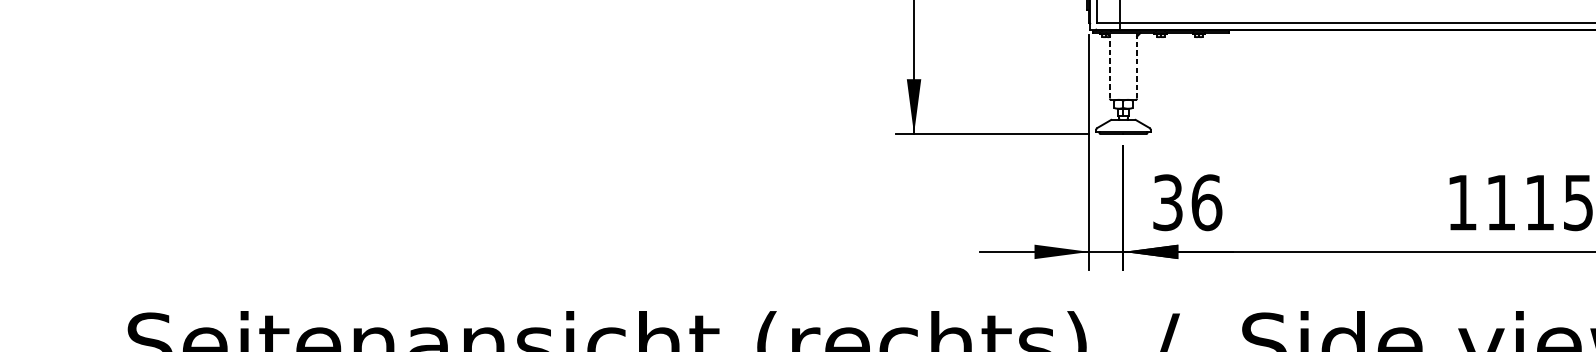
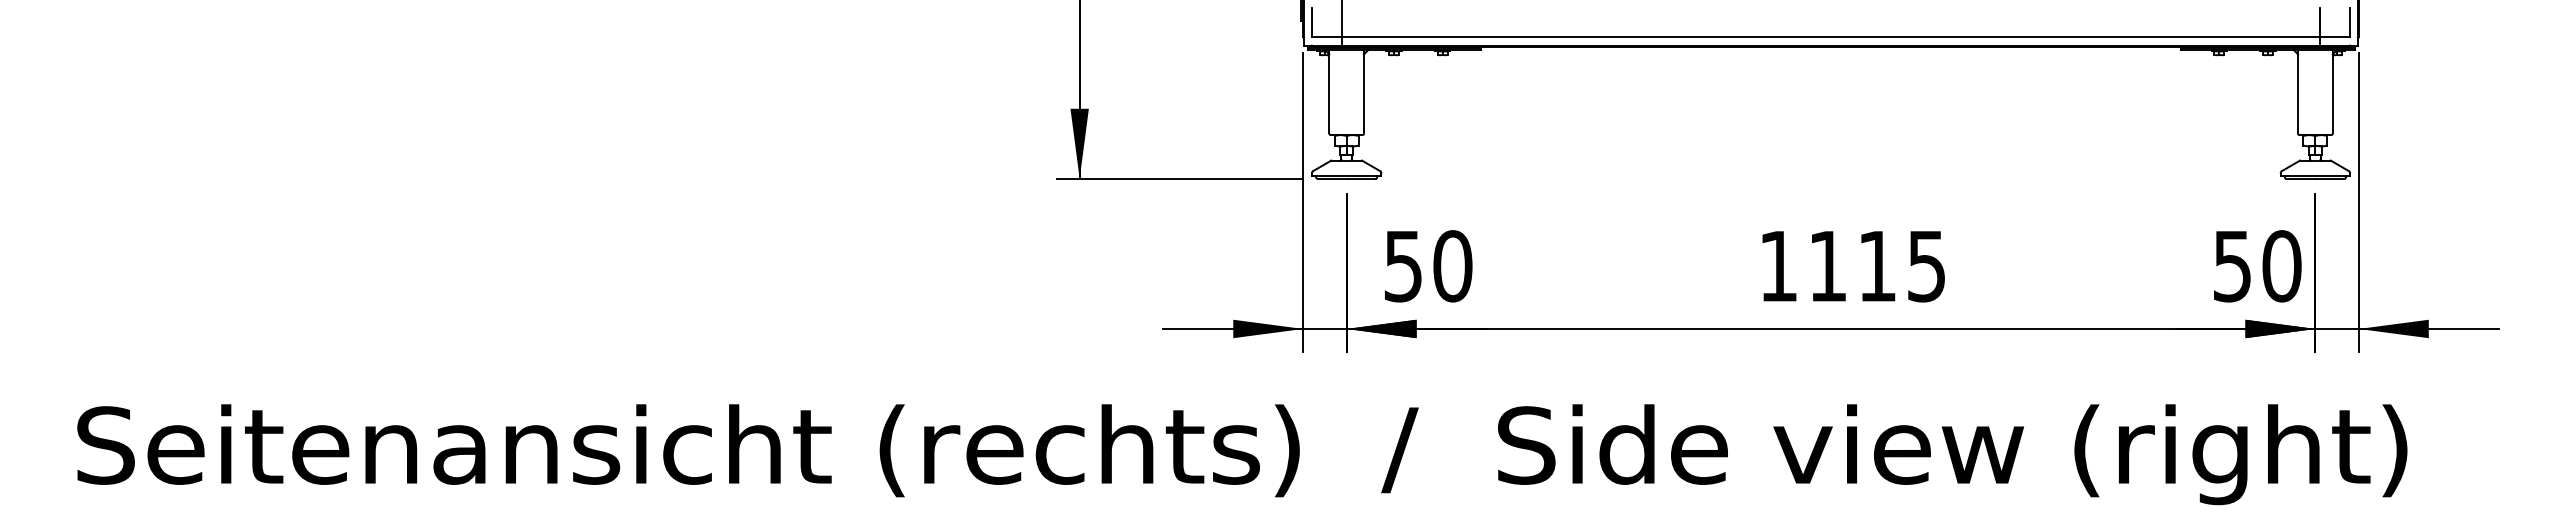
line: (1110, 65) -> (1329, 91), dashed -> solid
line: (1137, 65) -> (1364, 91), dashed -> solid
text: (1187, 202) -> (1428, 266), 36 -> 50

